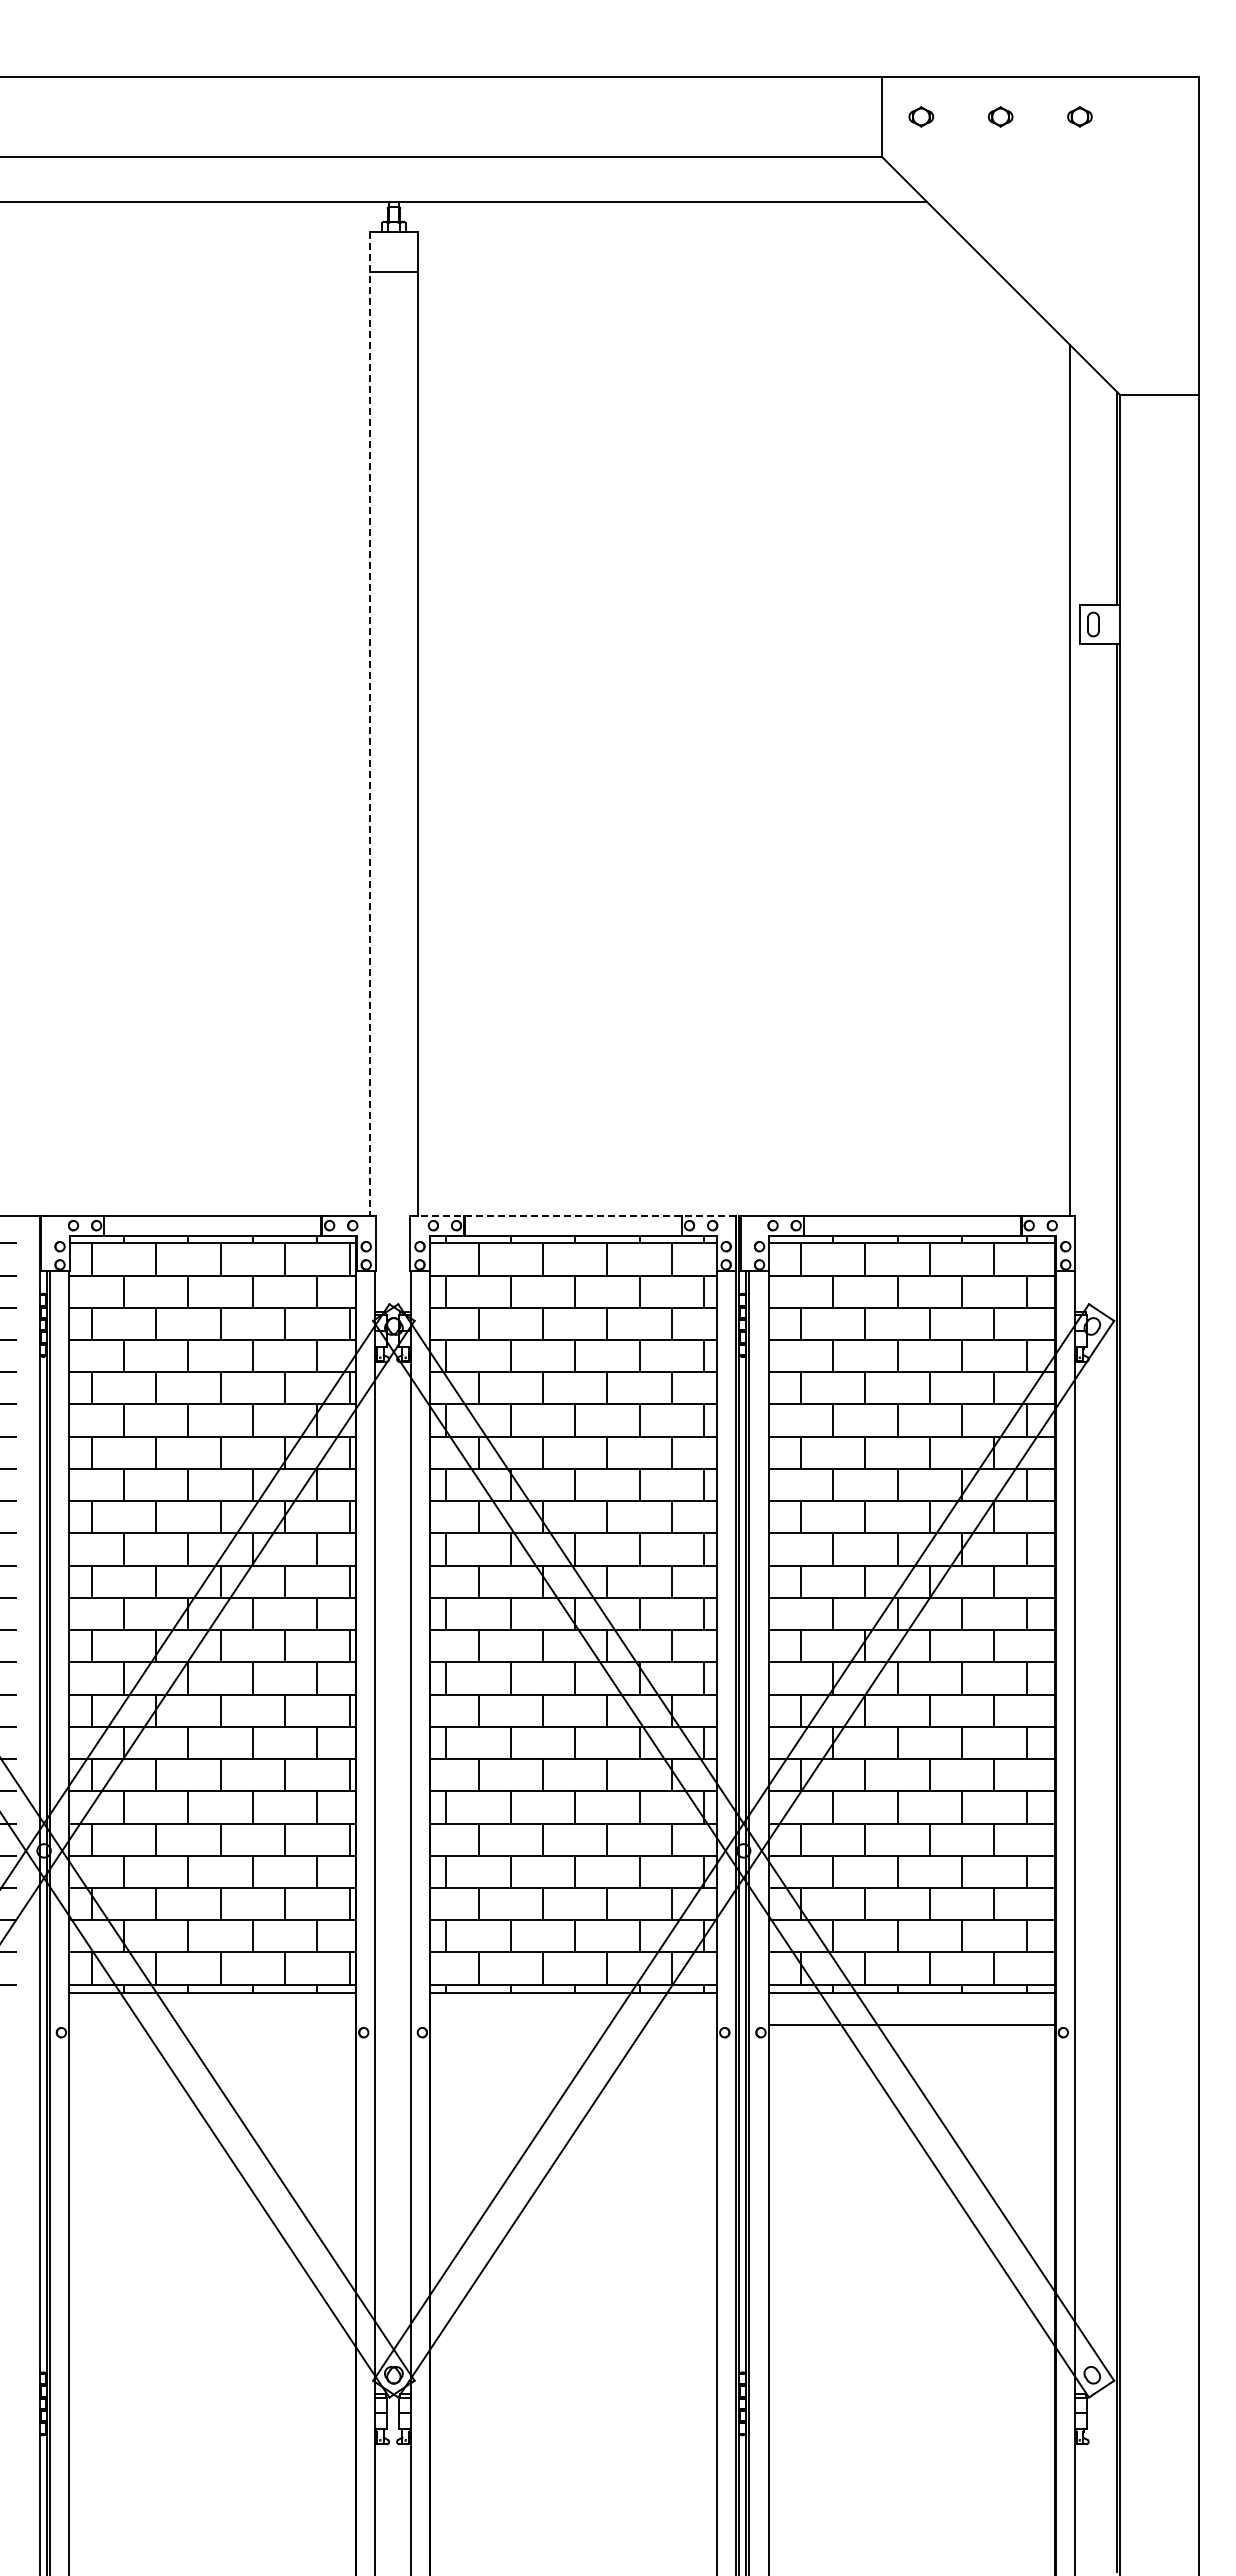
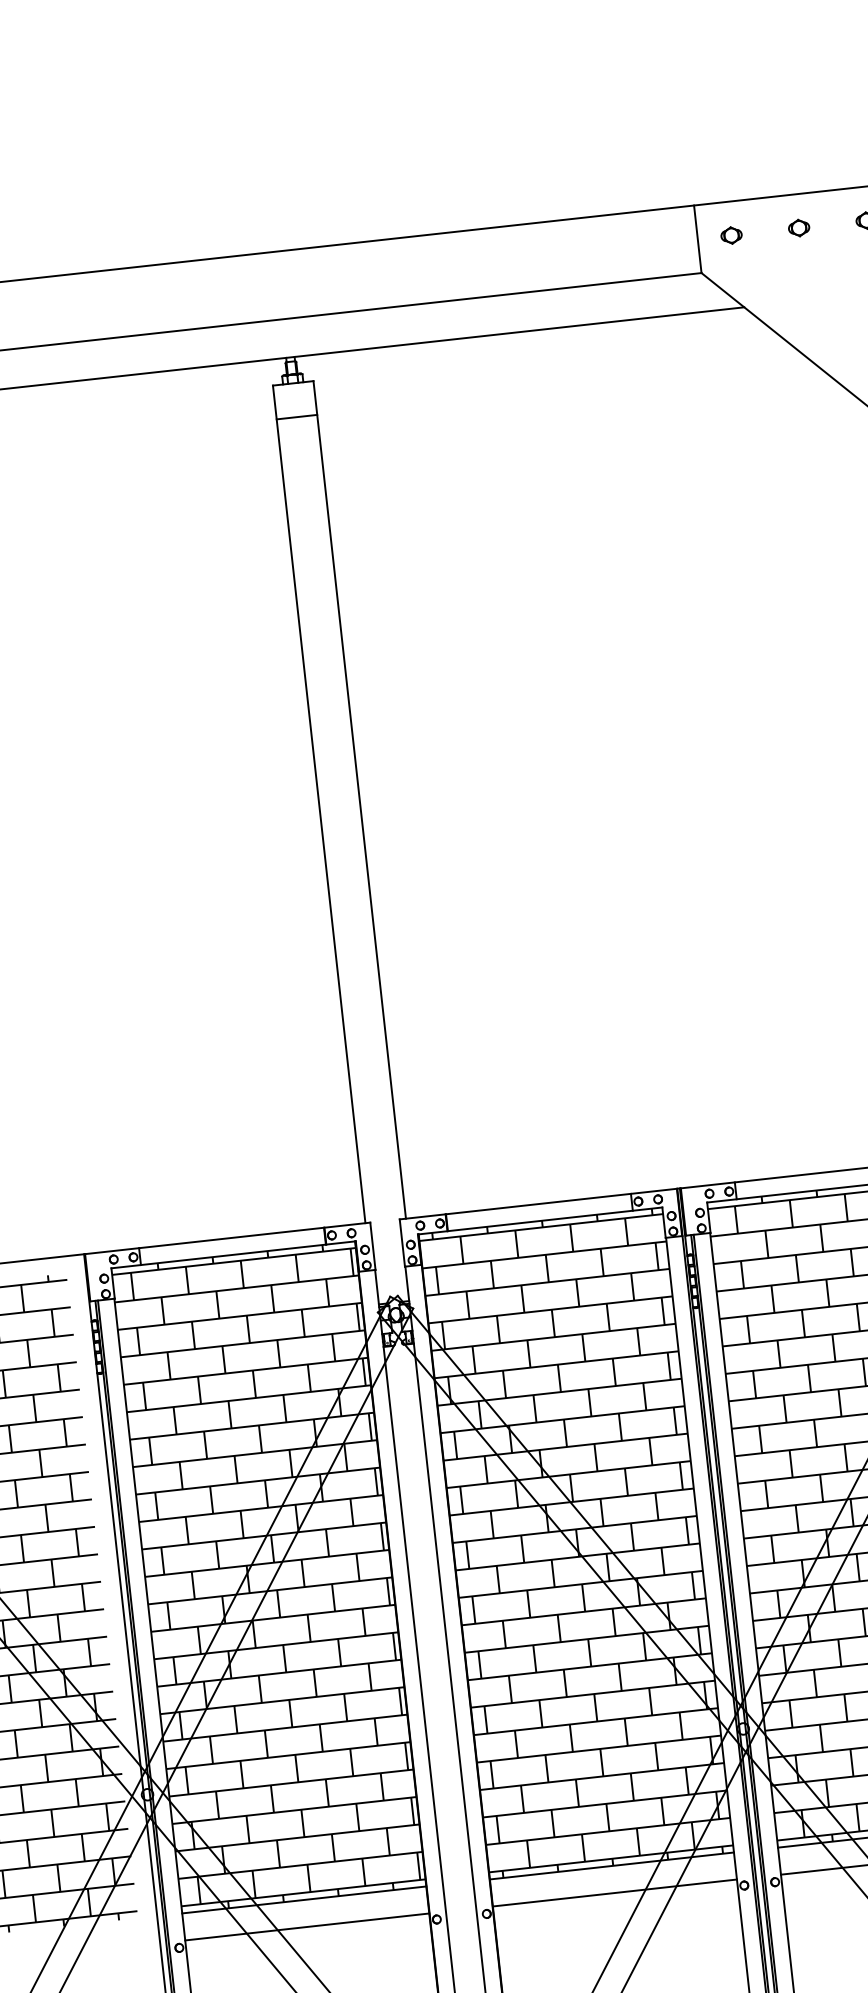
line: (370, 724) -> (319, 804), dashed -> solid
line: (575, 1215) -> (540, 1203), dashed -> solid
line: (212, 2024) -> (307, 1926), added
line: (573, 2024) -> (614, 1892), added

